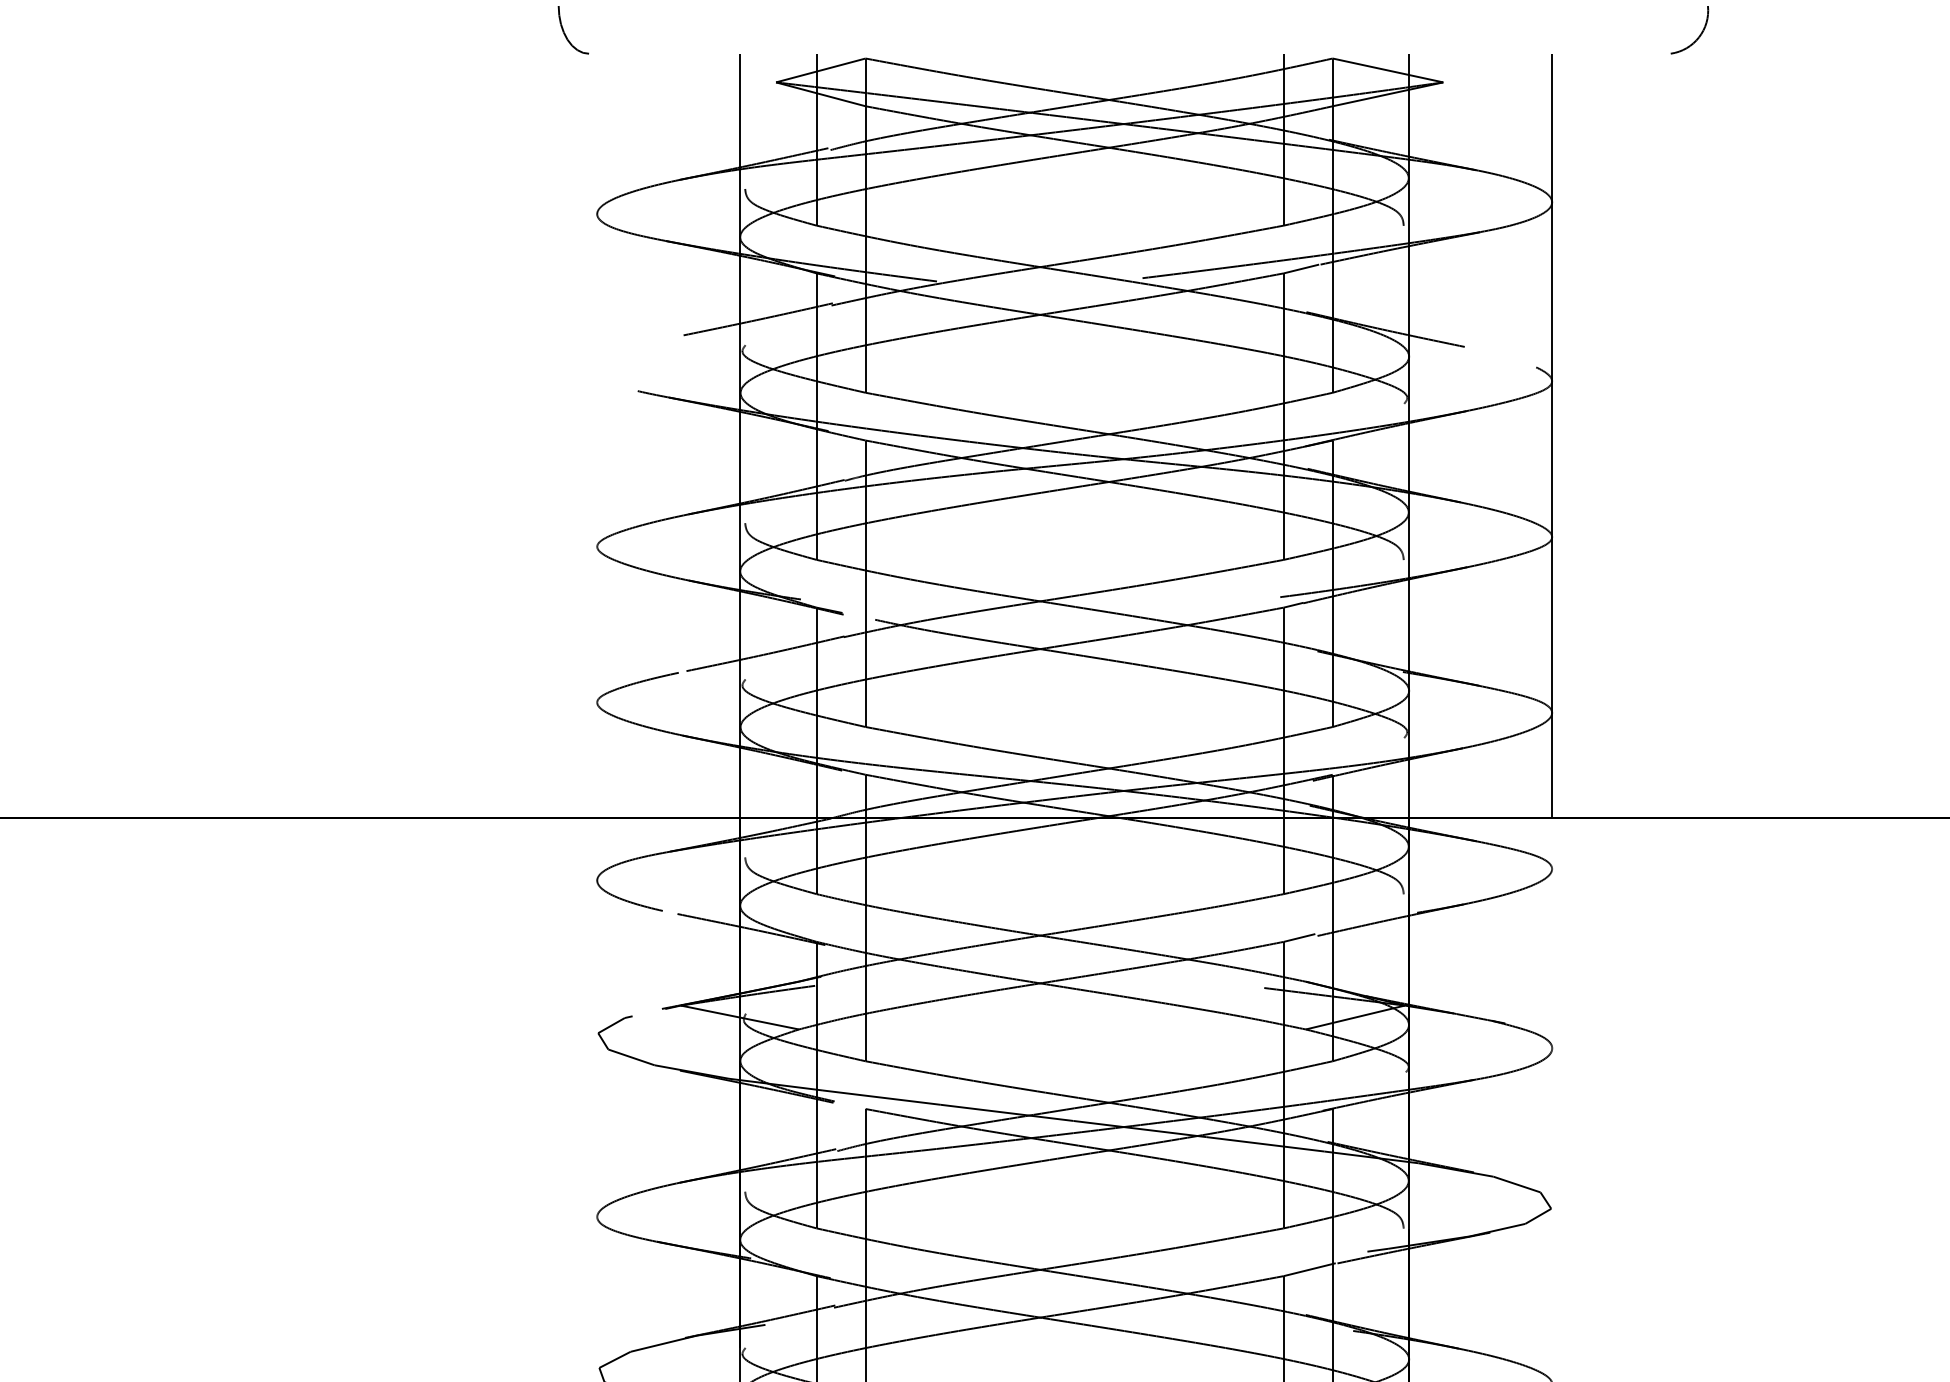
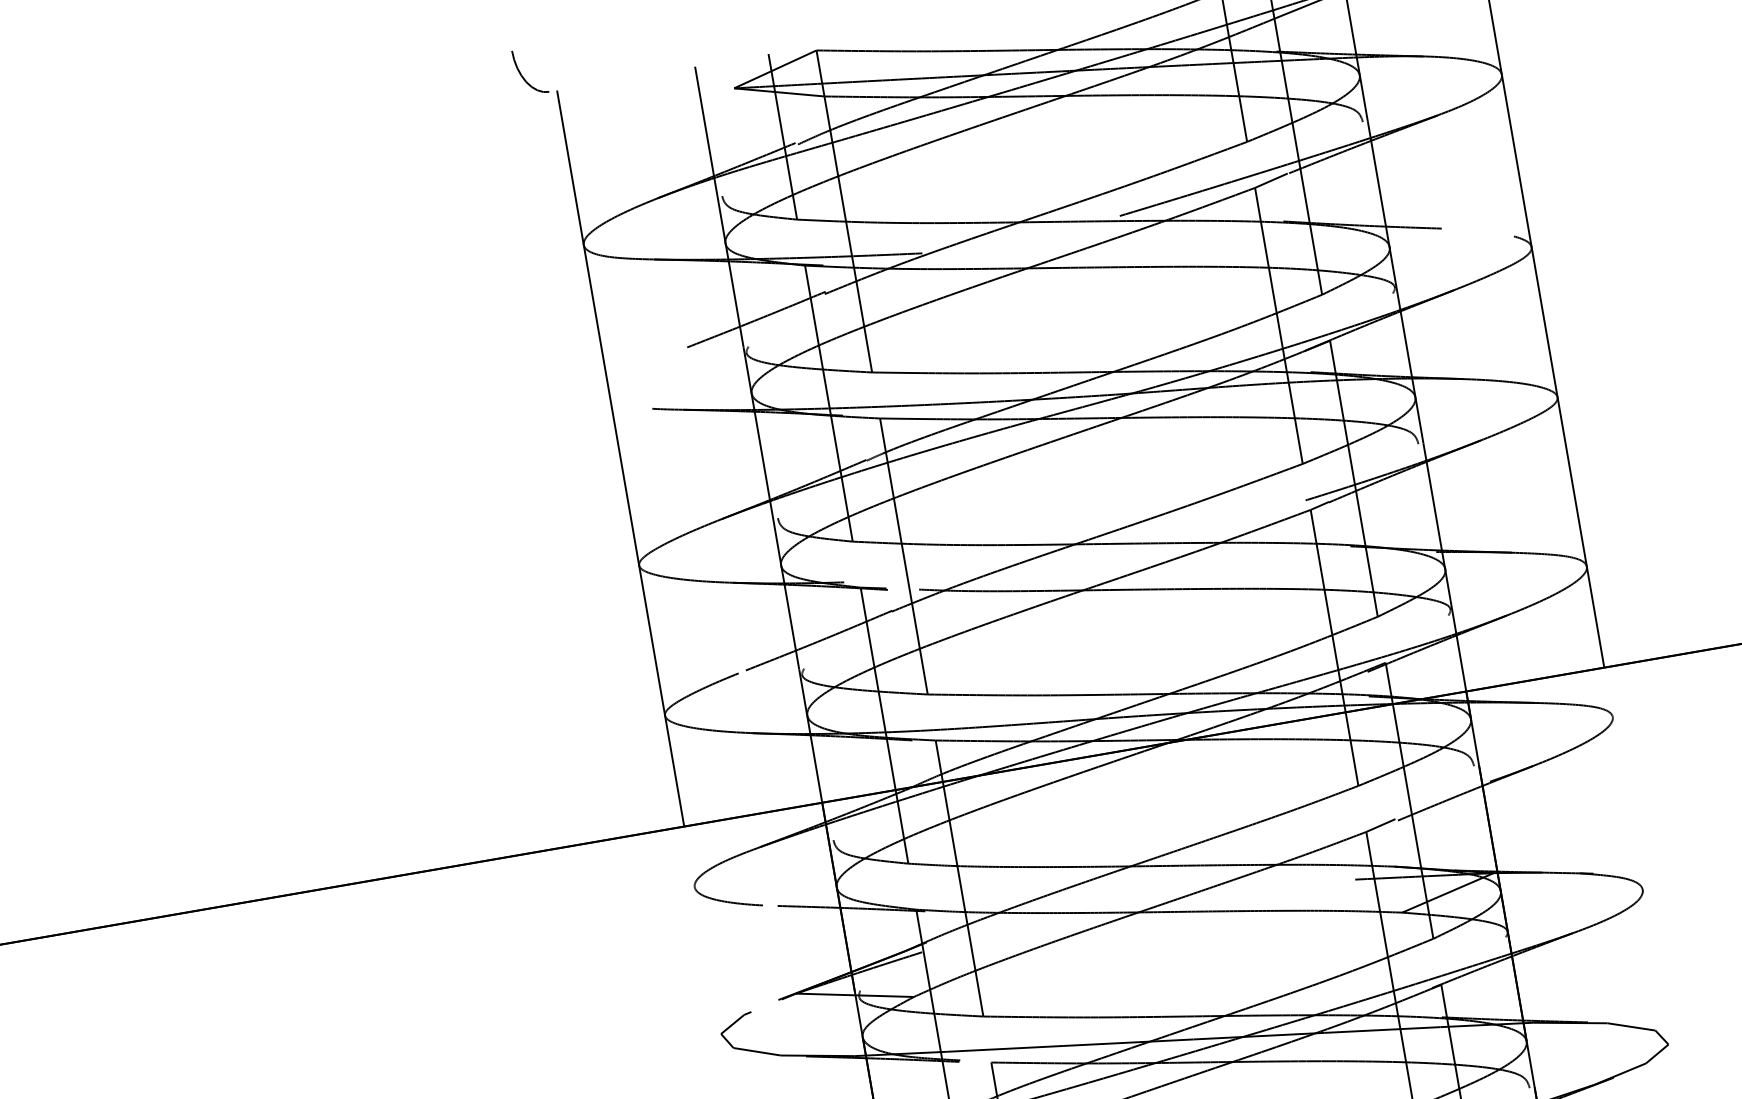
line: (597, 435) -> (620, 458), added

